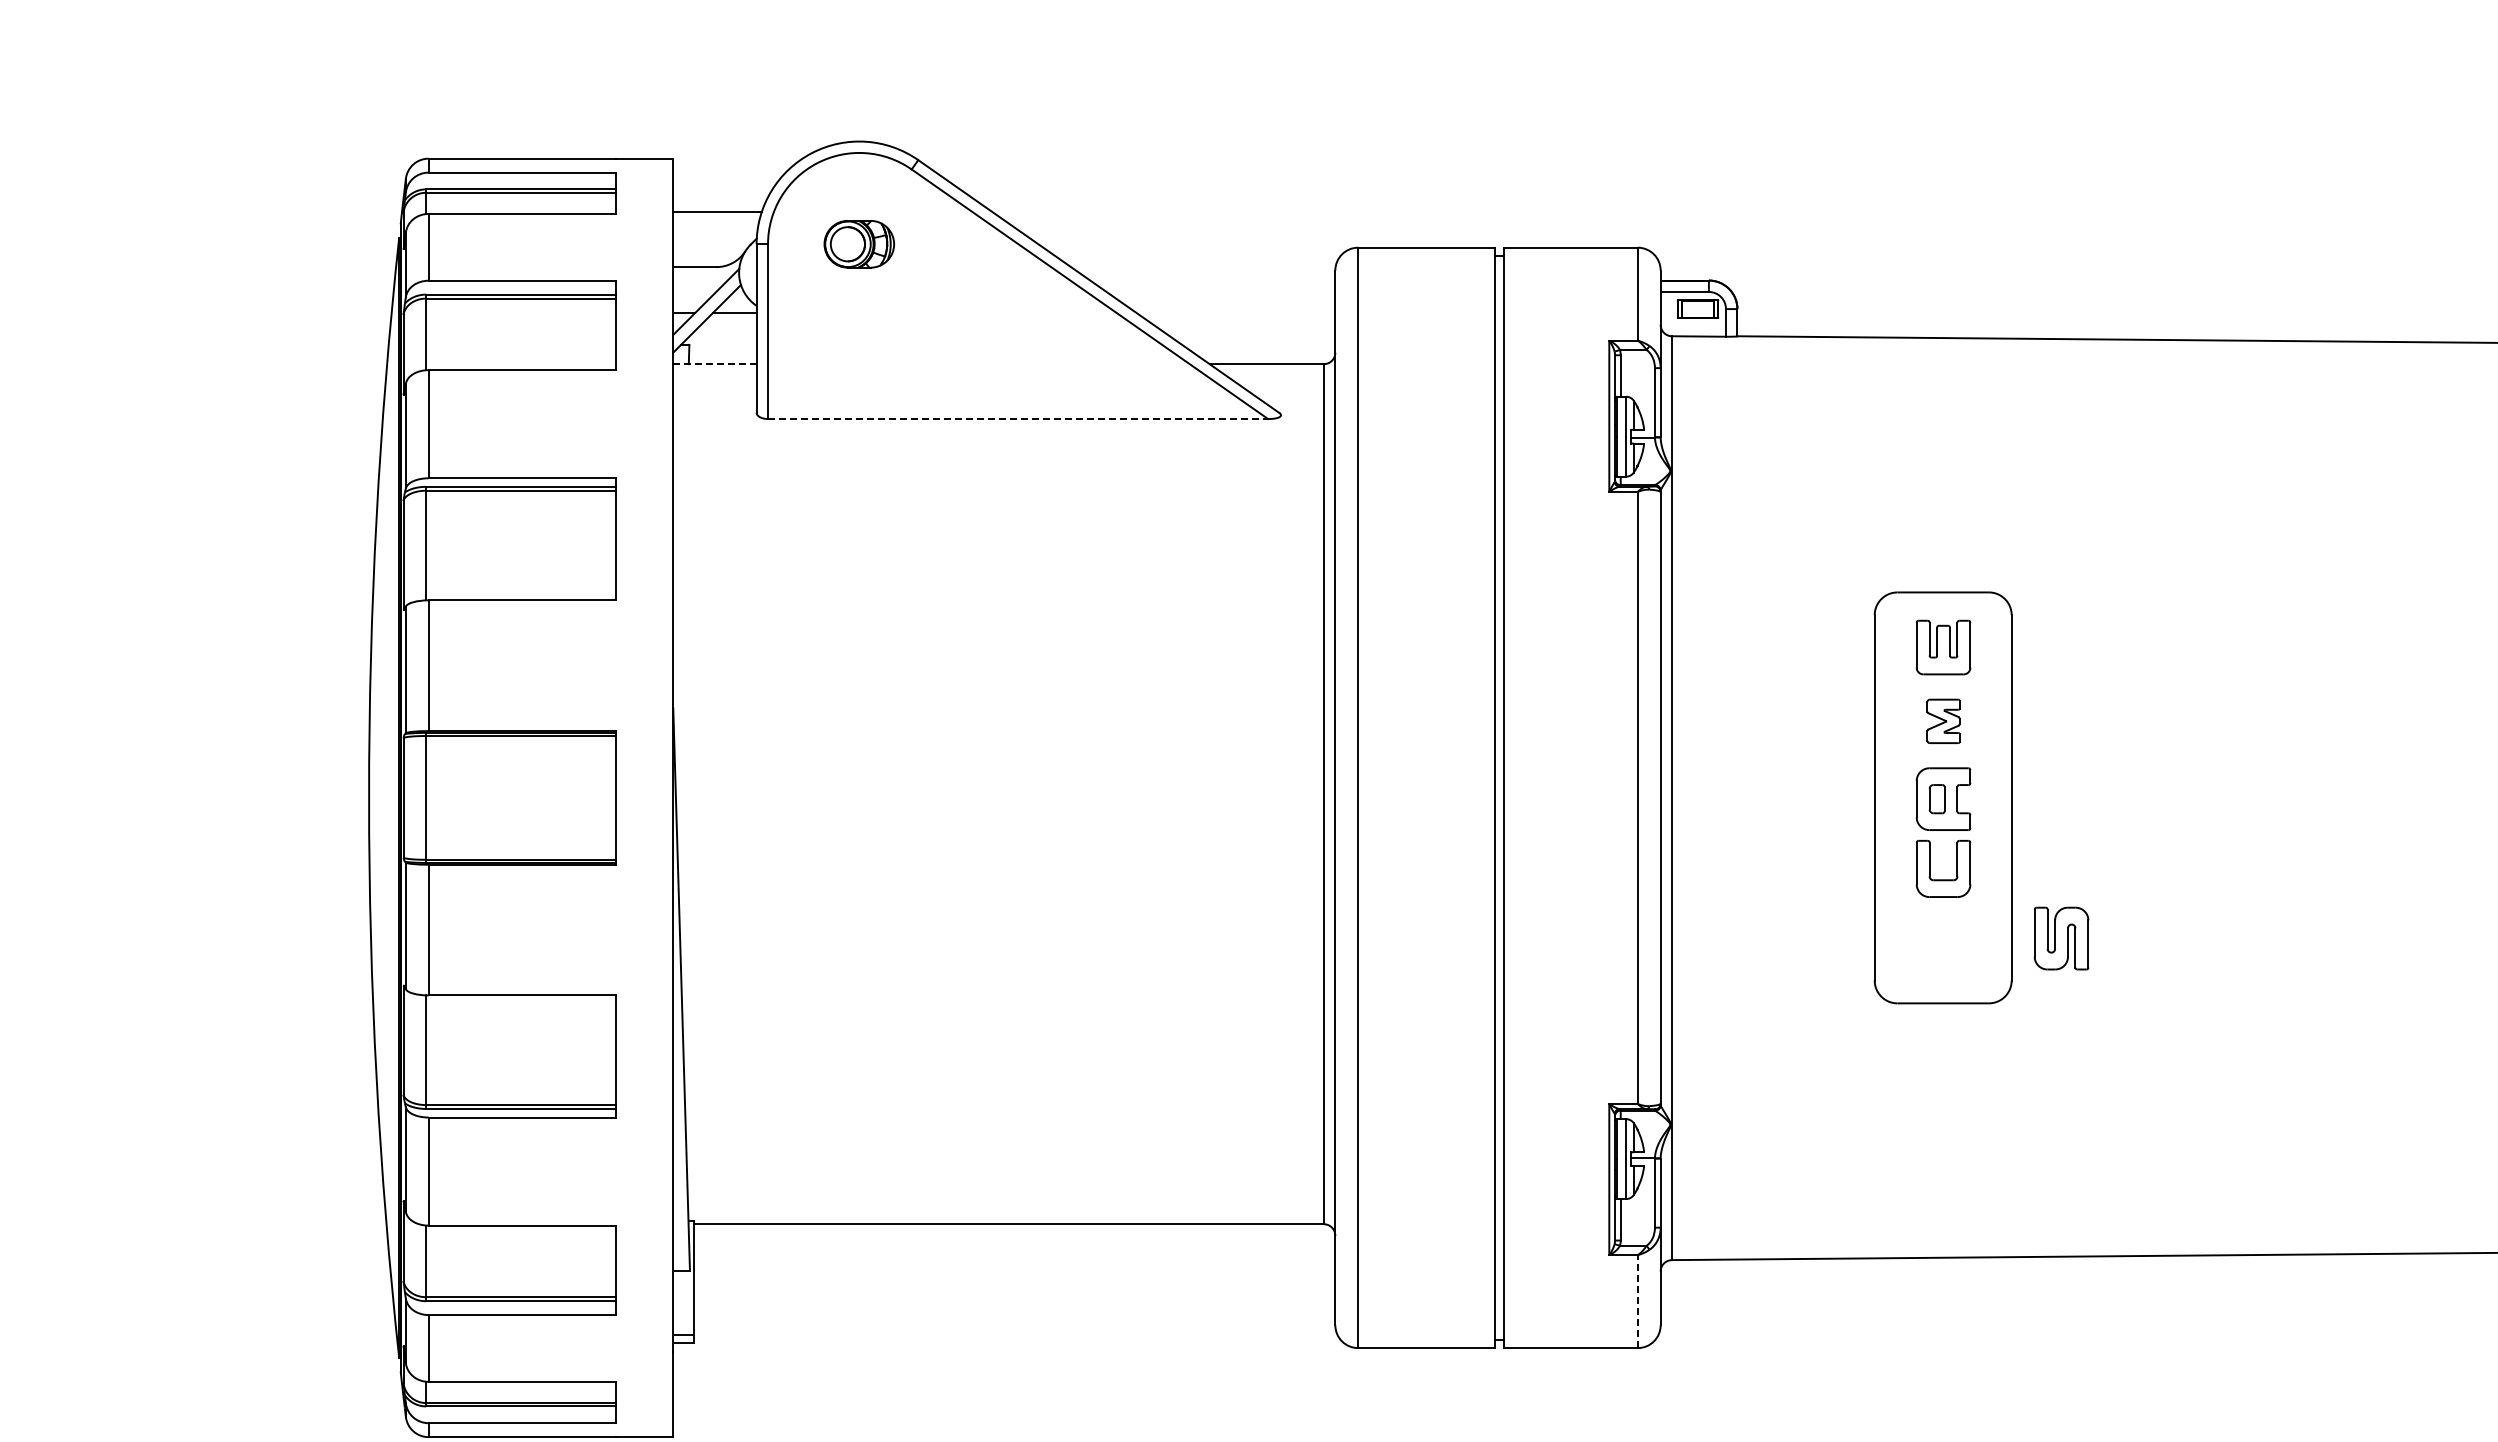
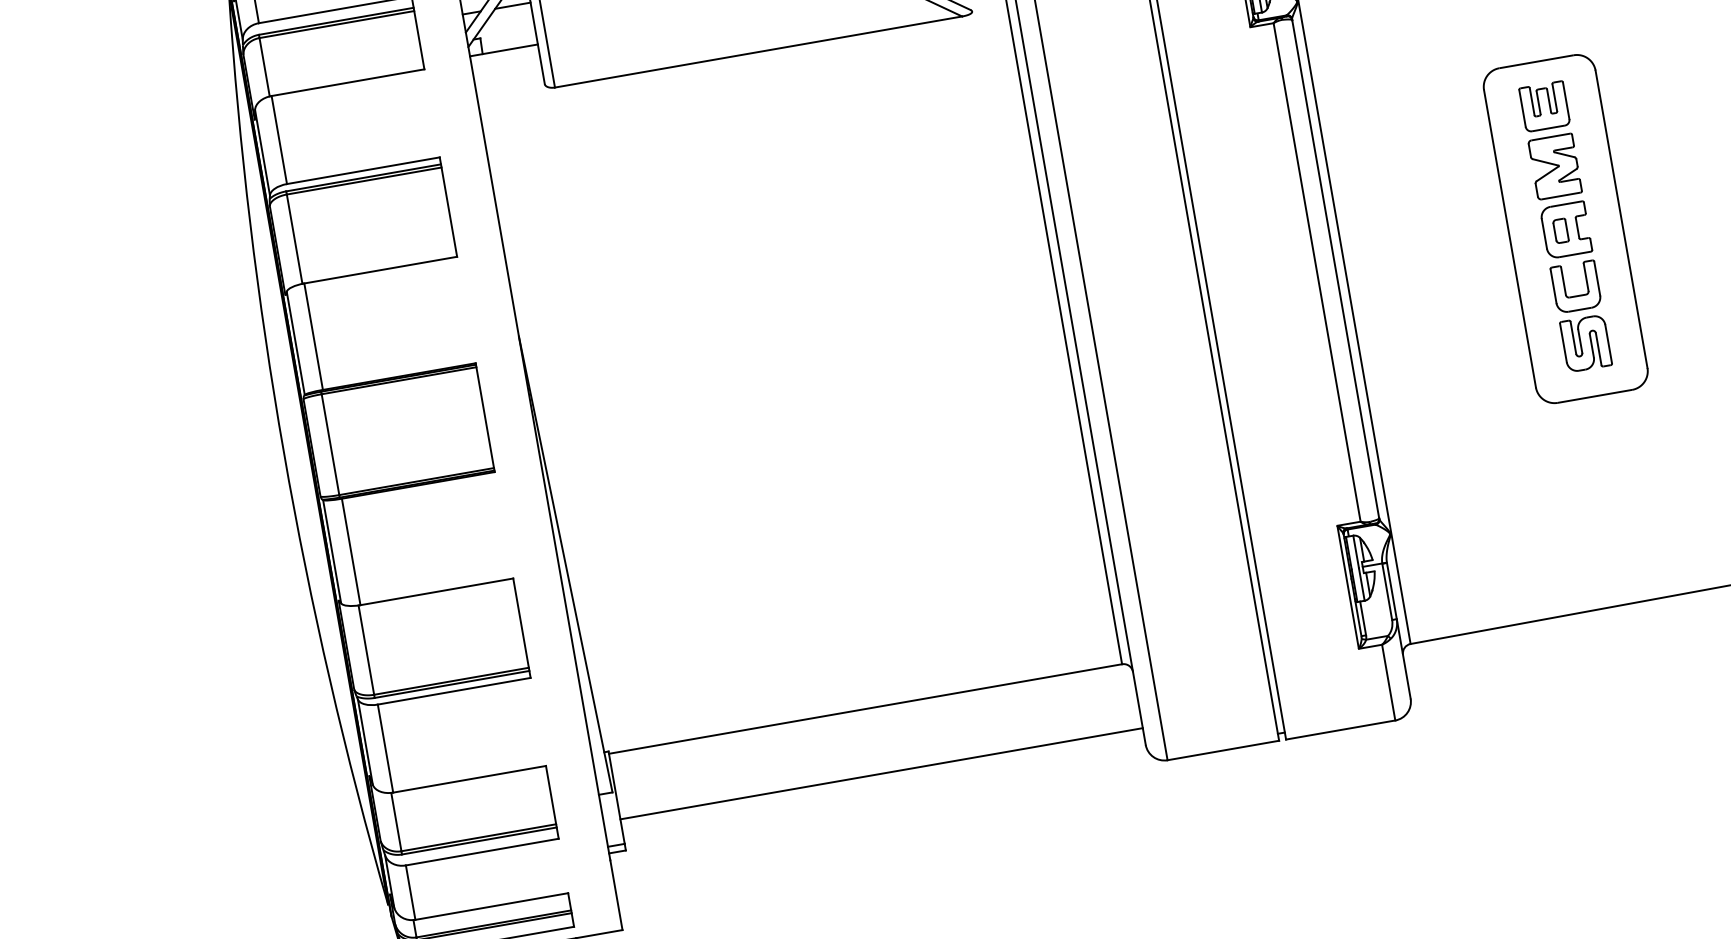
line: (714, 364) -> (503, 50), dashed -> solid
line: (1018, 419) -> (759, 52), dashed -> solid
part: (1943, 721) -> (1555, 166), size x1.67
part: (2061, 938) -> (1585, 343), moved
line: (1637, 1301) -> (1388, 682), dashed -> solid
line: (1014, 1304) -> (881, 773), added

